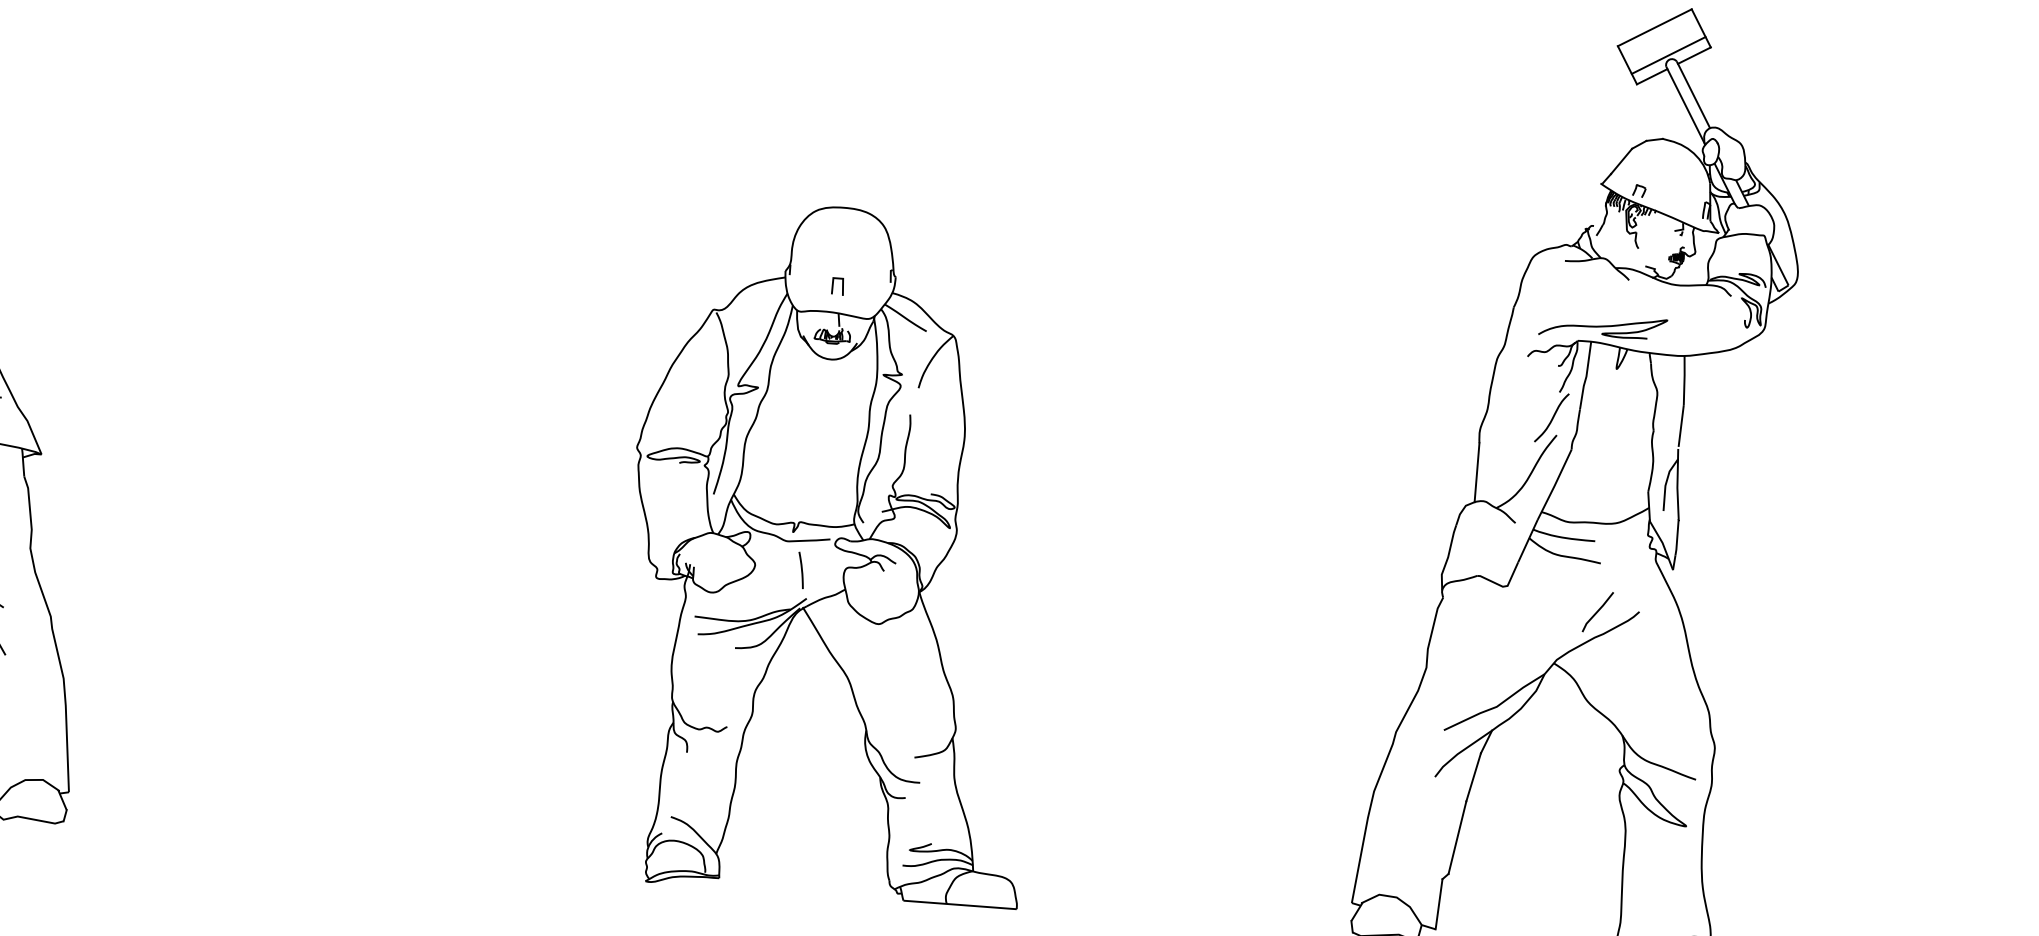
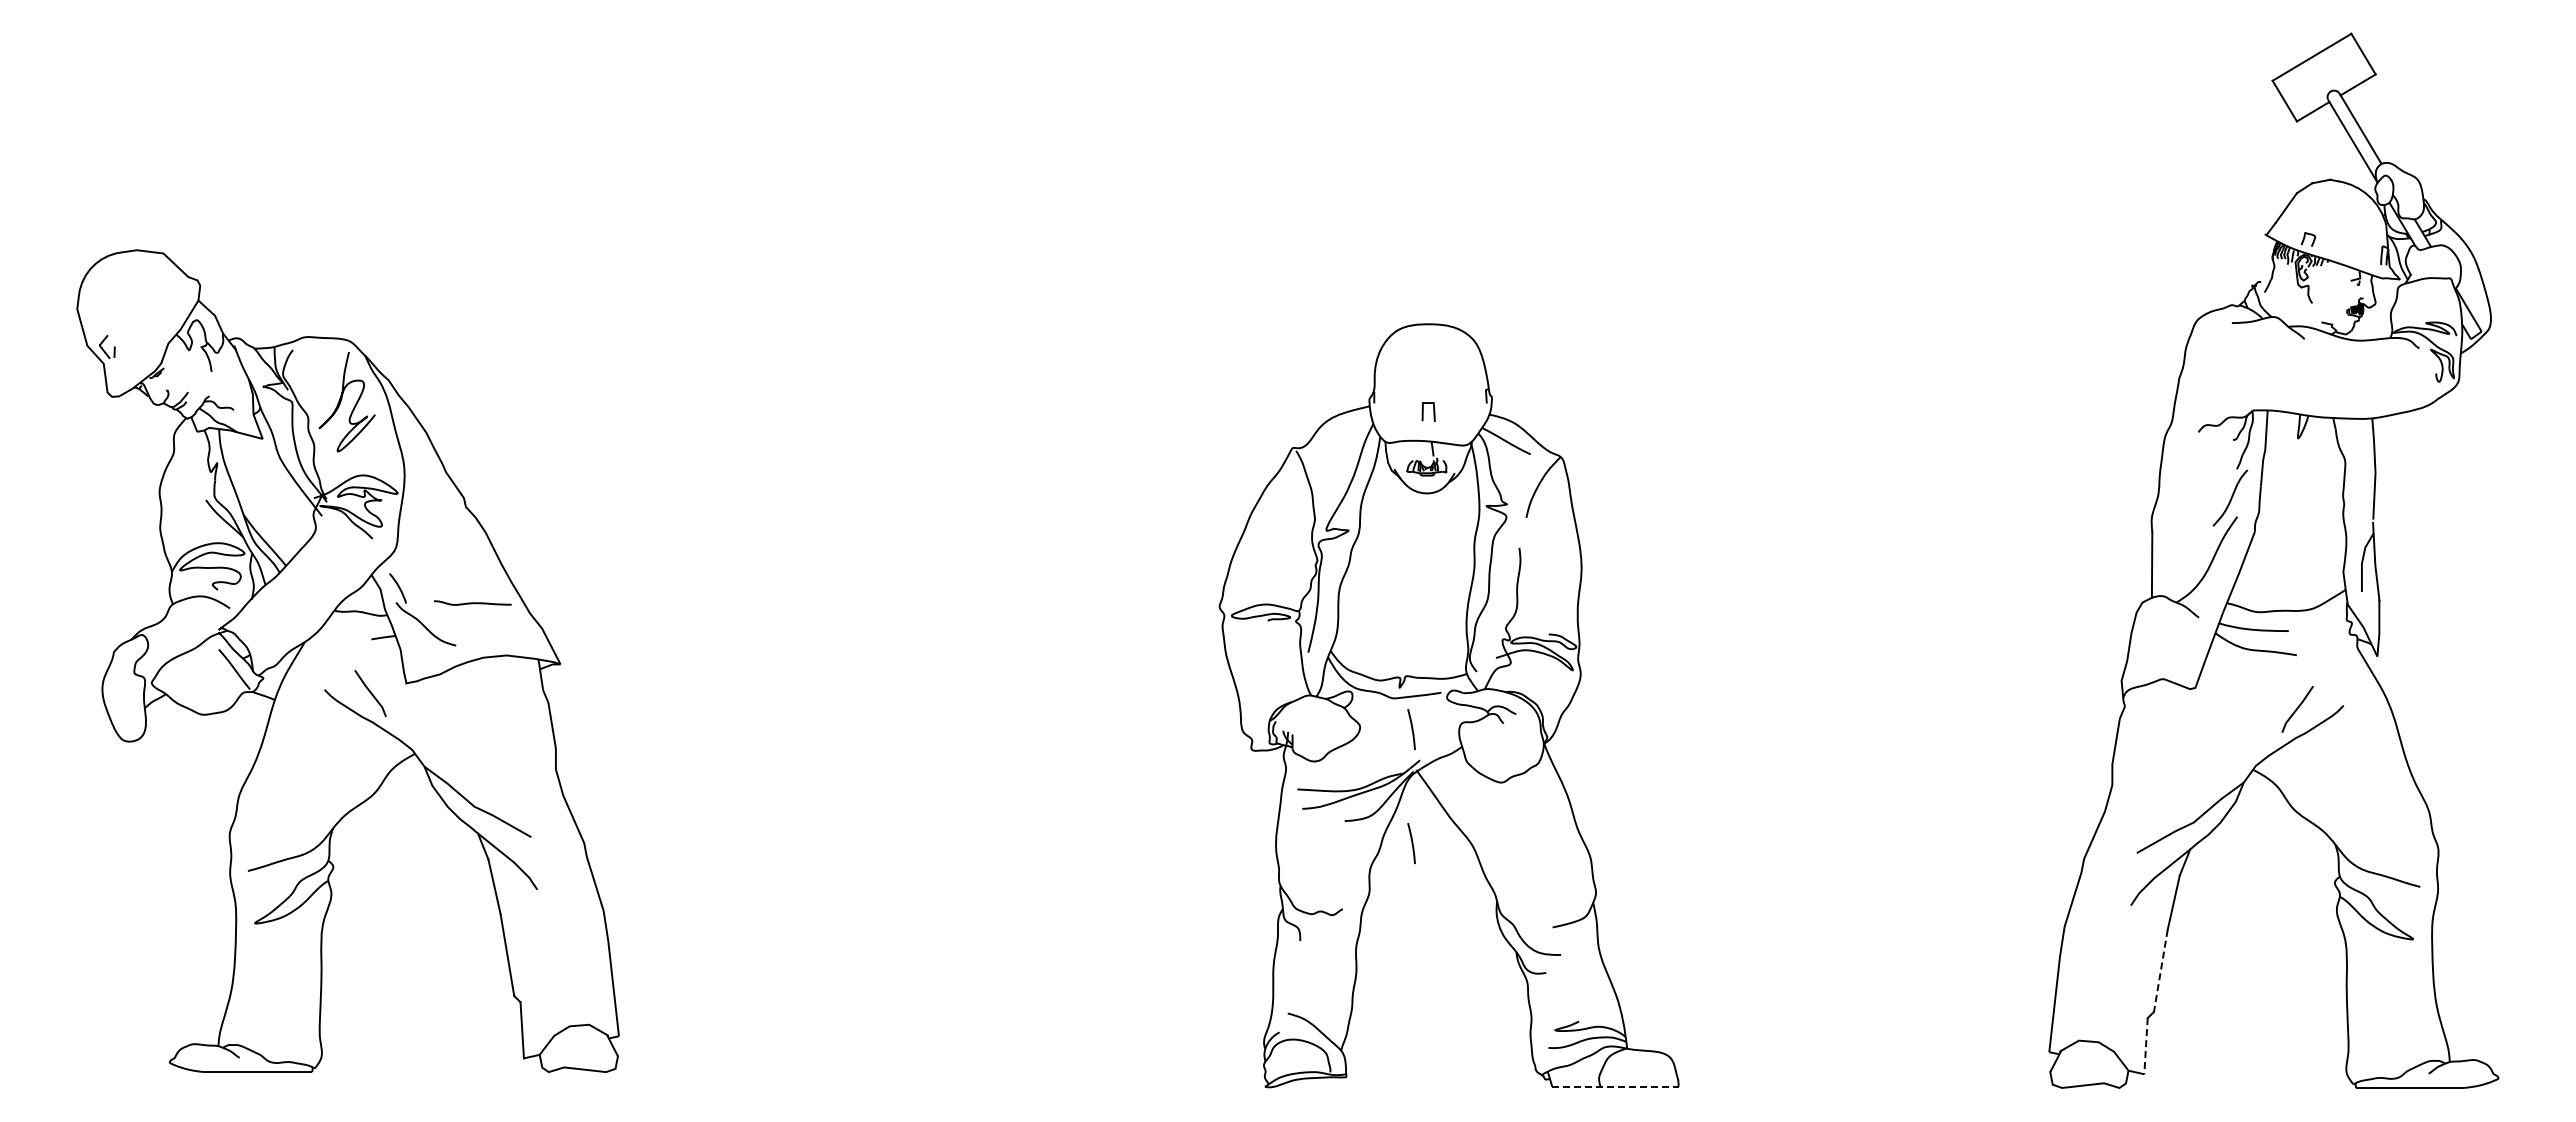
line: (1668, 55) -> (2329, 86), removed
curve: (1602, 327) -> (2279, 393), removed
line: (793, 672) -> (1411, 843), added
line: (1457, 837) -> (2160, 970), solid -> dashed
line: (960, 904) -> (1615, 1086), solid -> dashed
line: (1438, 904) -> (2145, 1046), solid -> dashed

